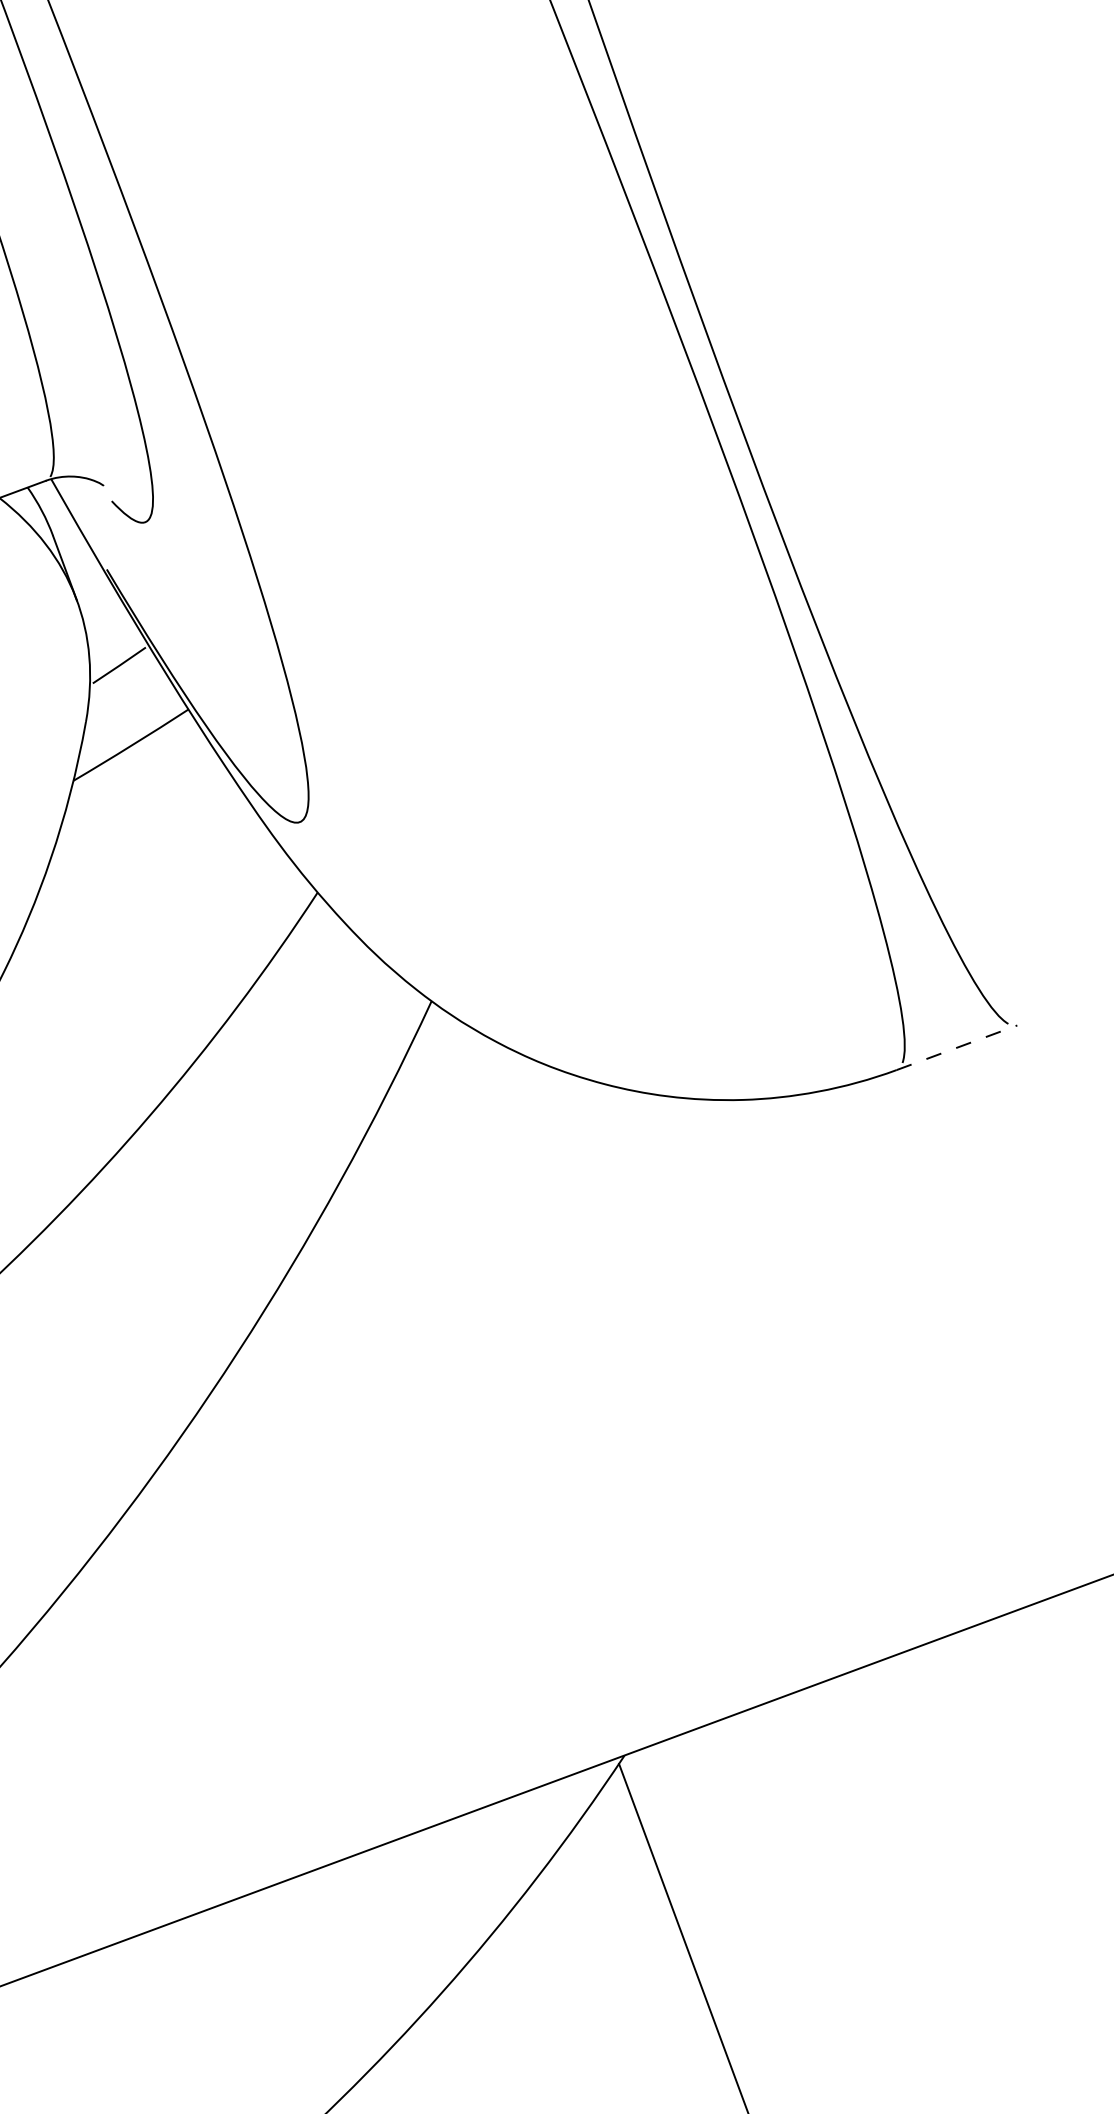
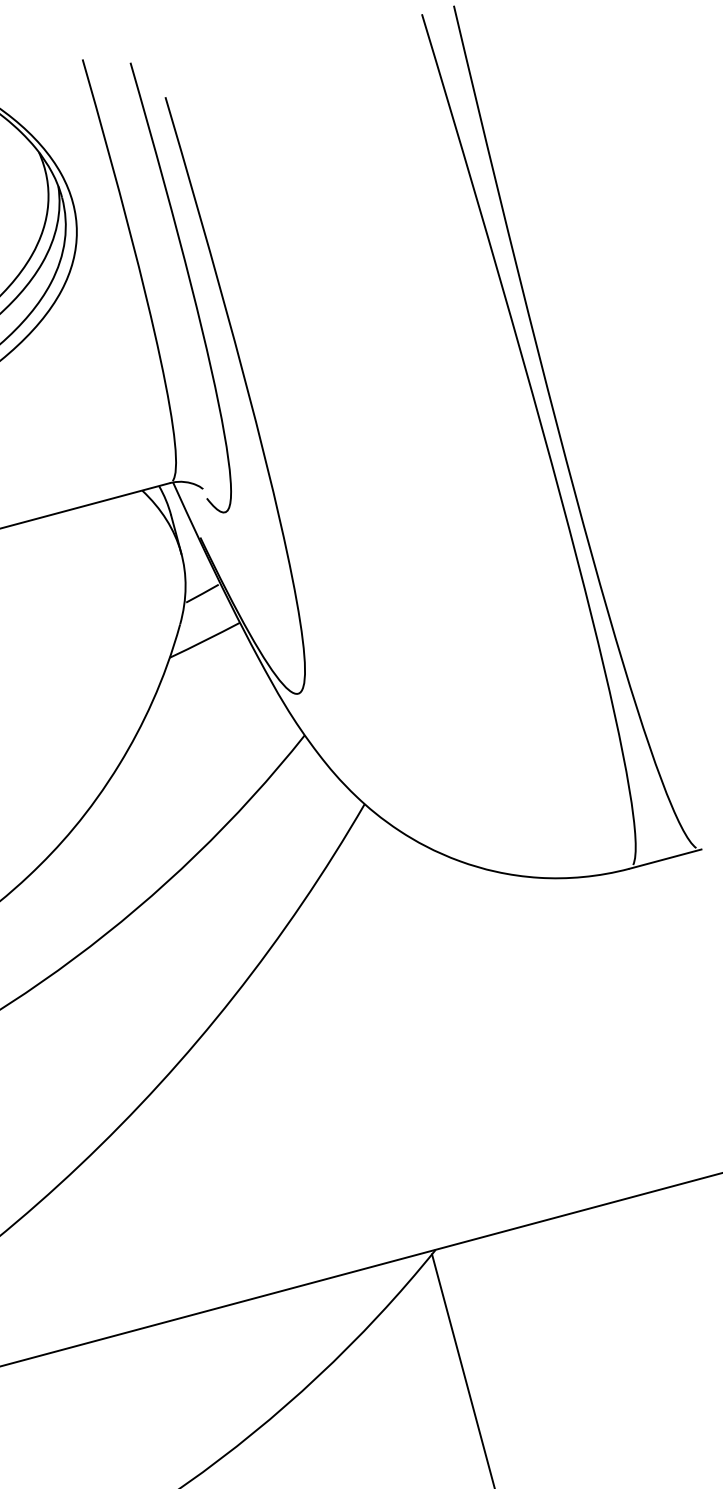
line: (957, 1048) -> (665, 859), dashed -> solid

